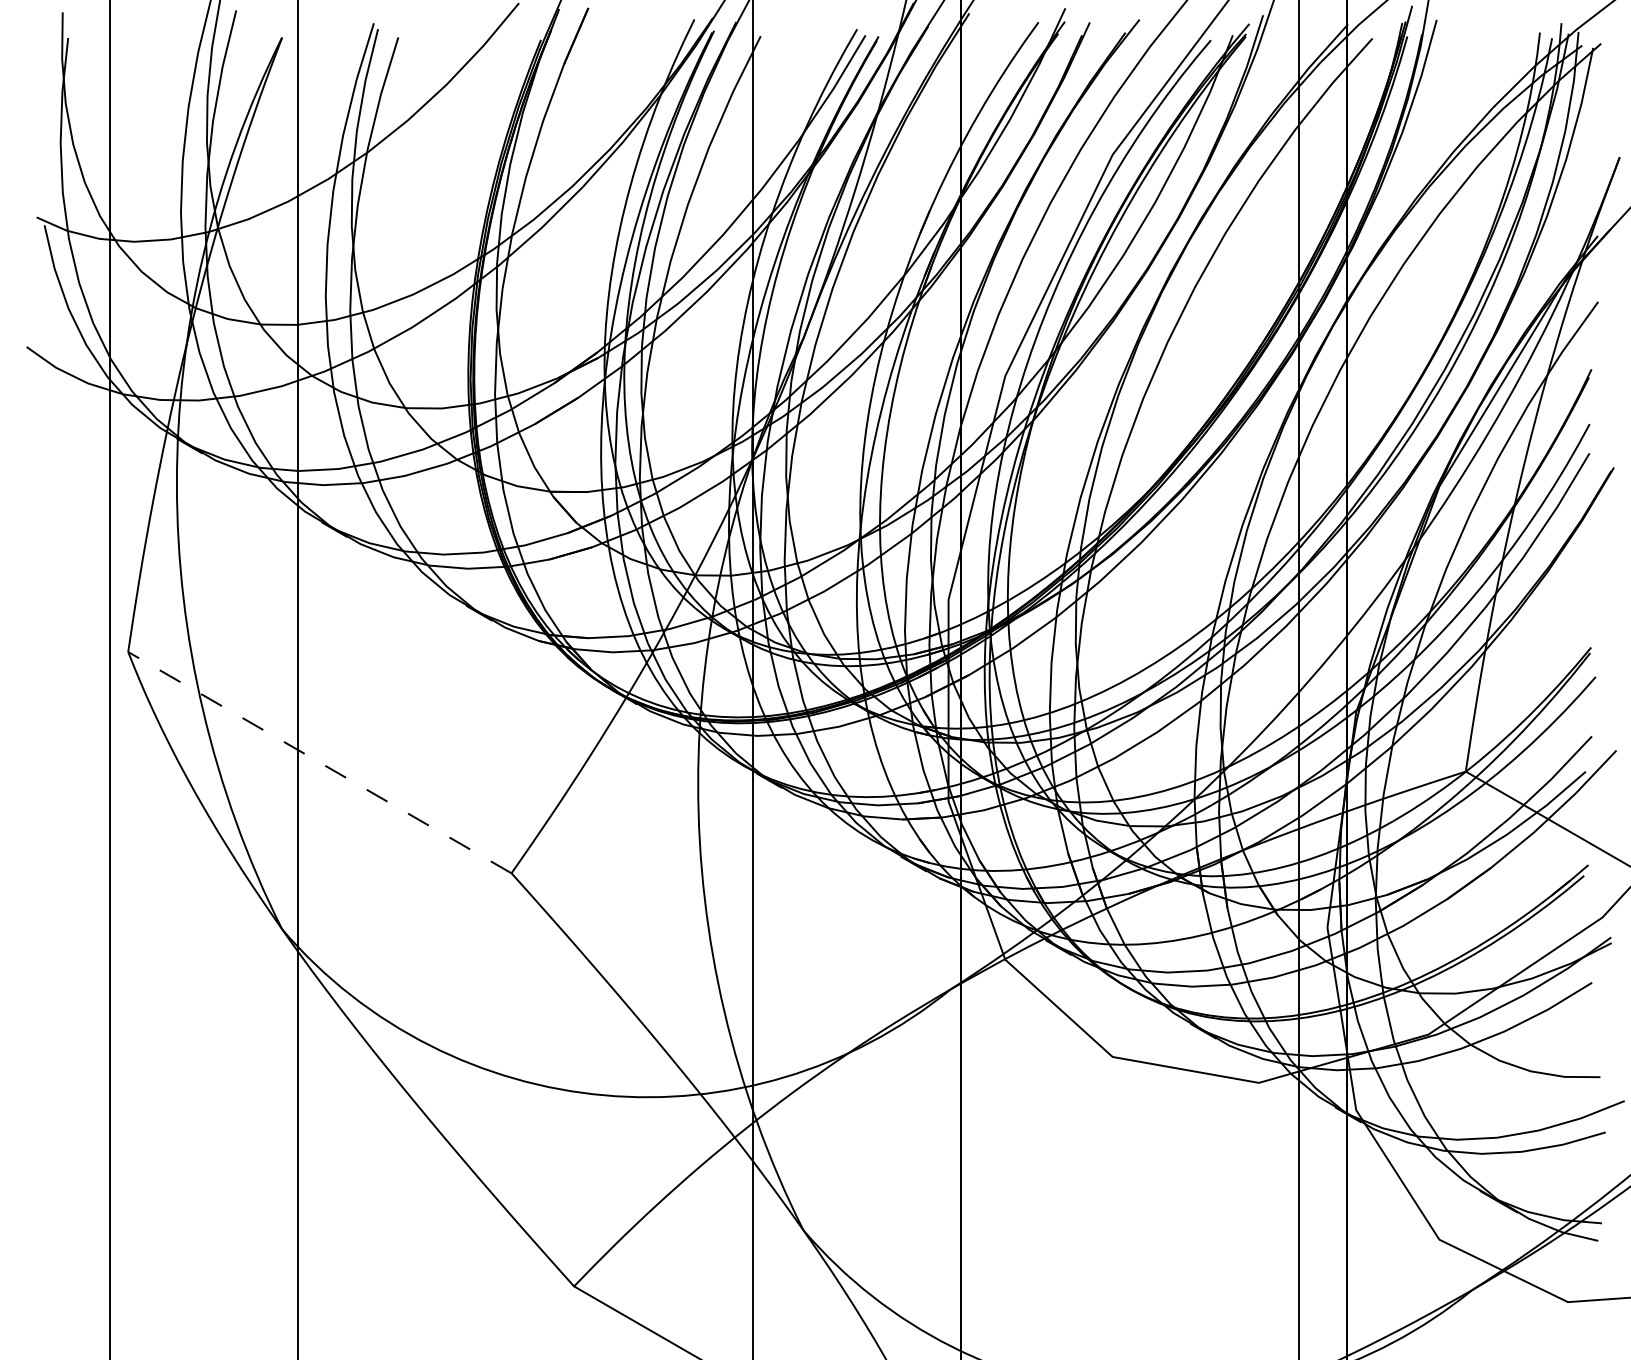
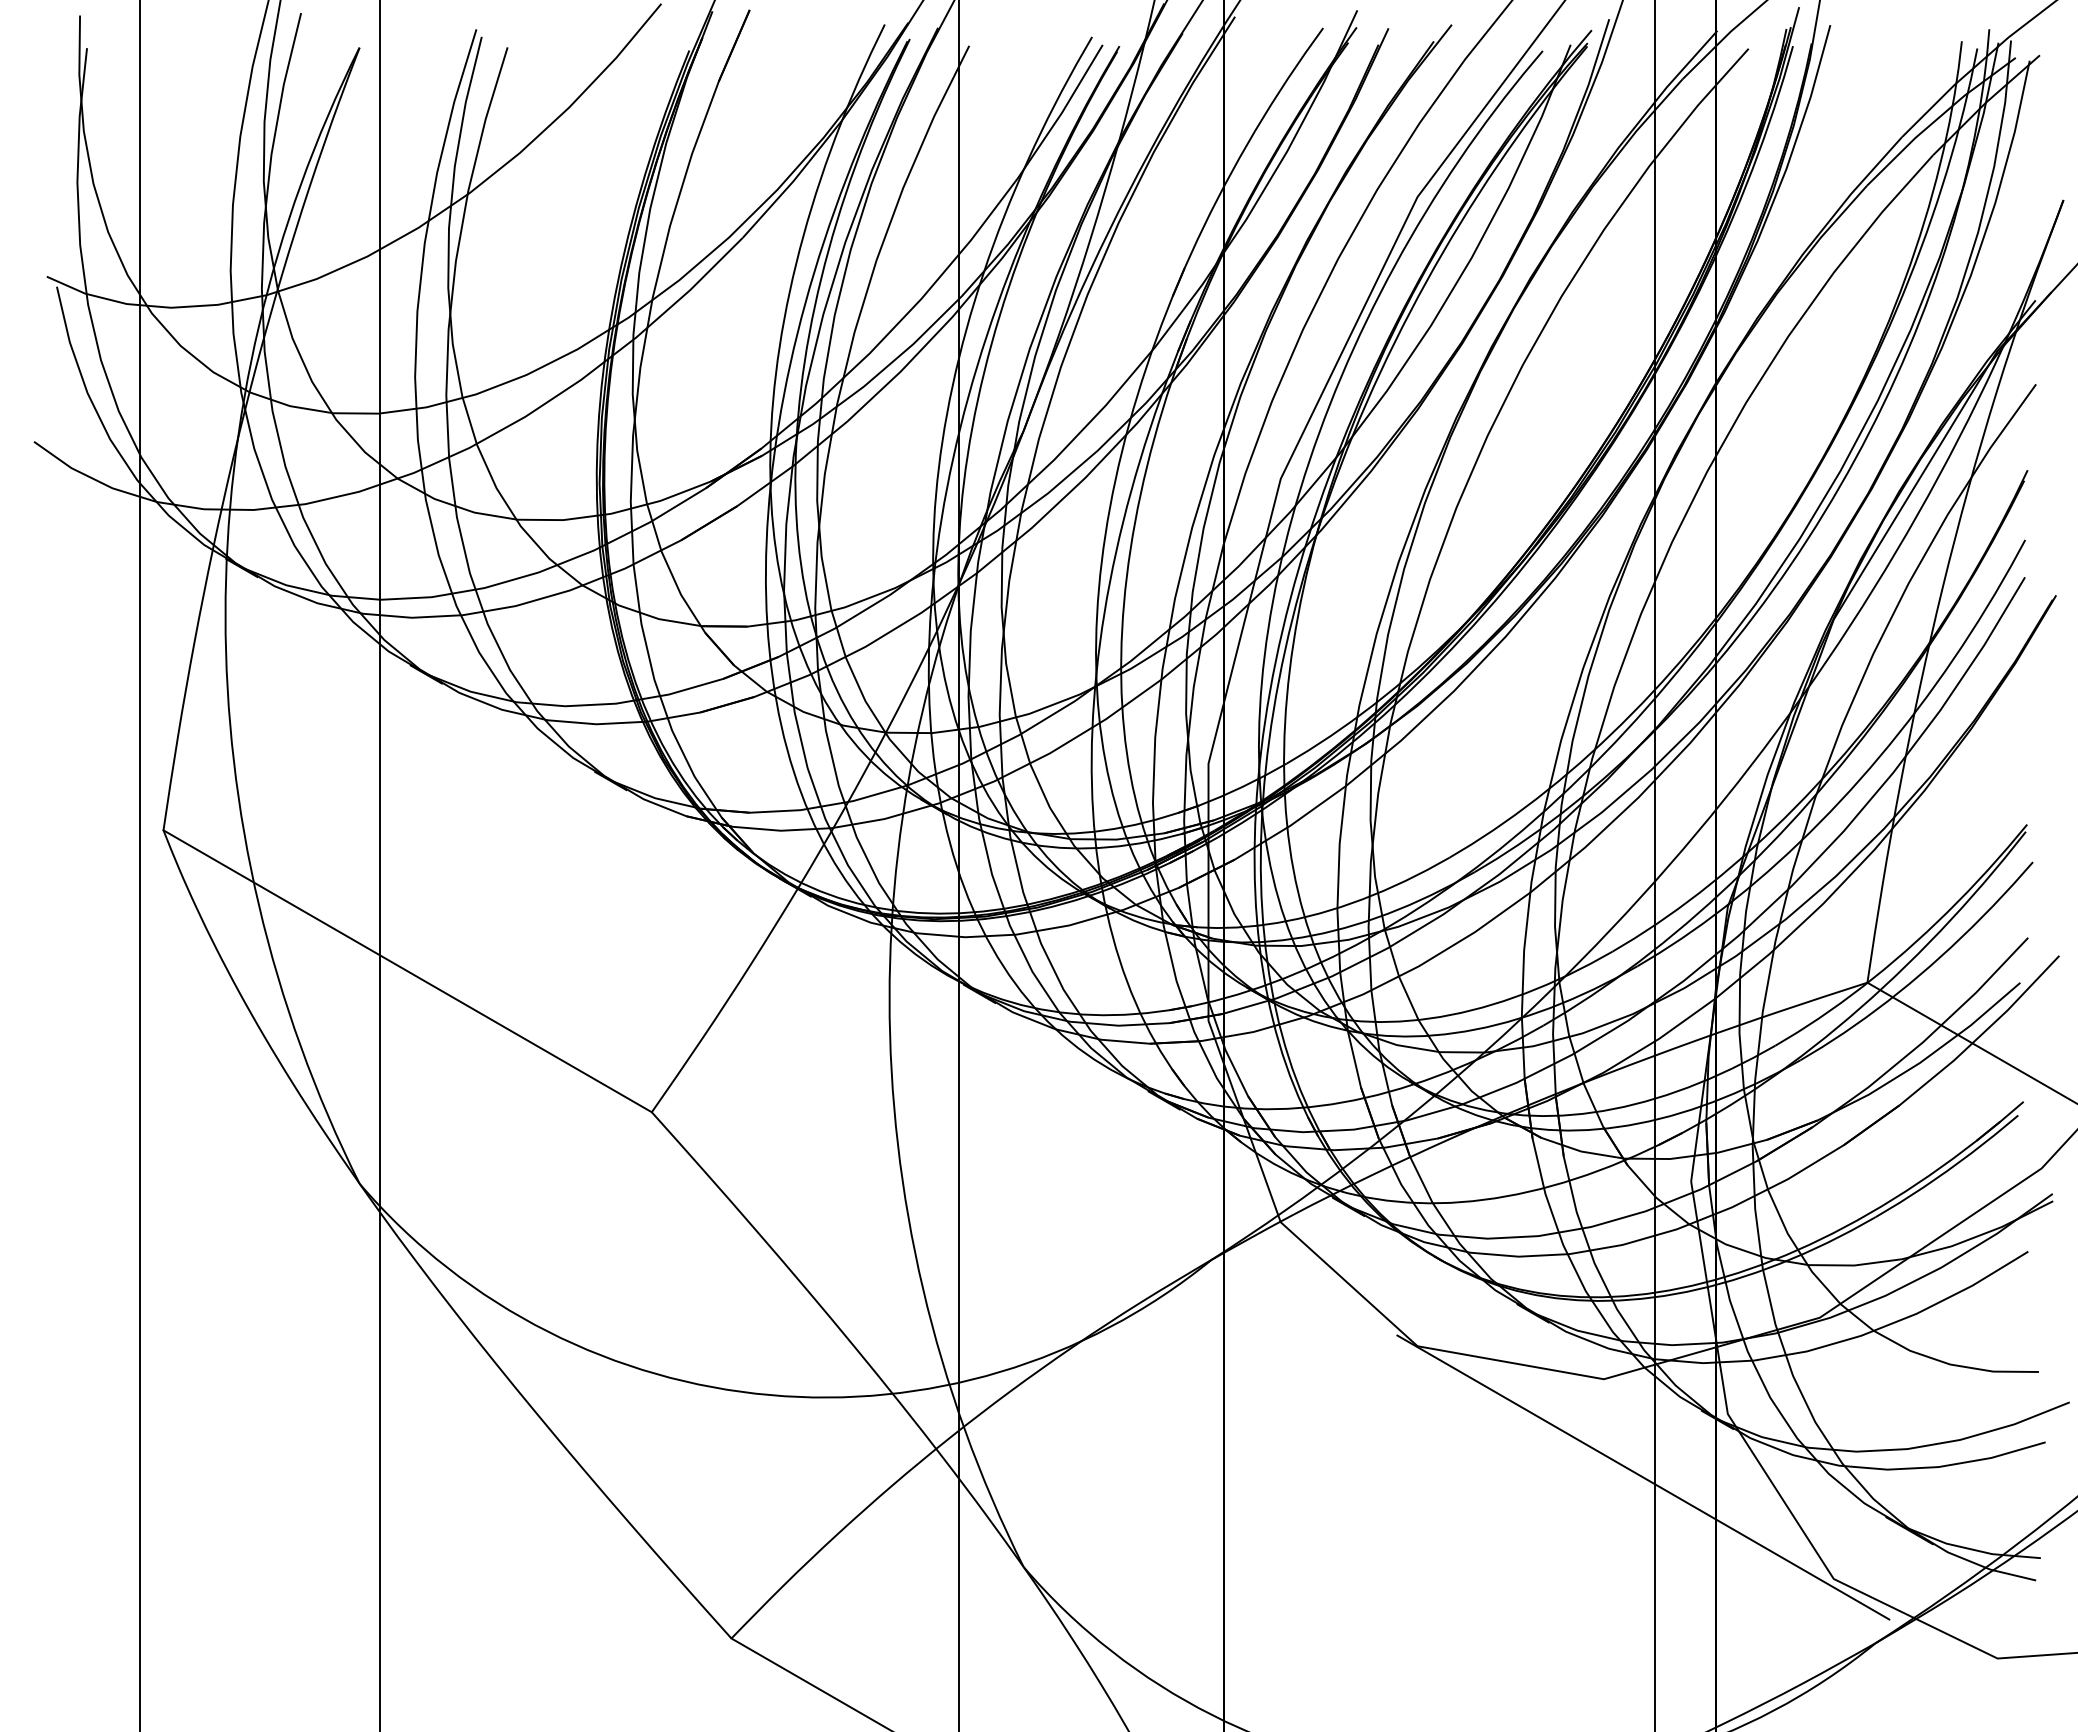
line: (319, 762) -> (407, 971), dashed -> solid
line: (1290, 1160) -> (1643, 1477), added

